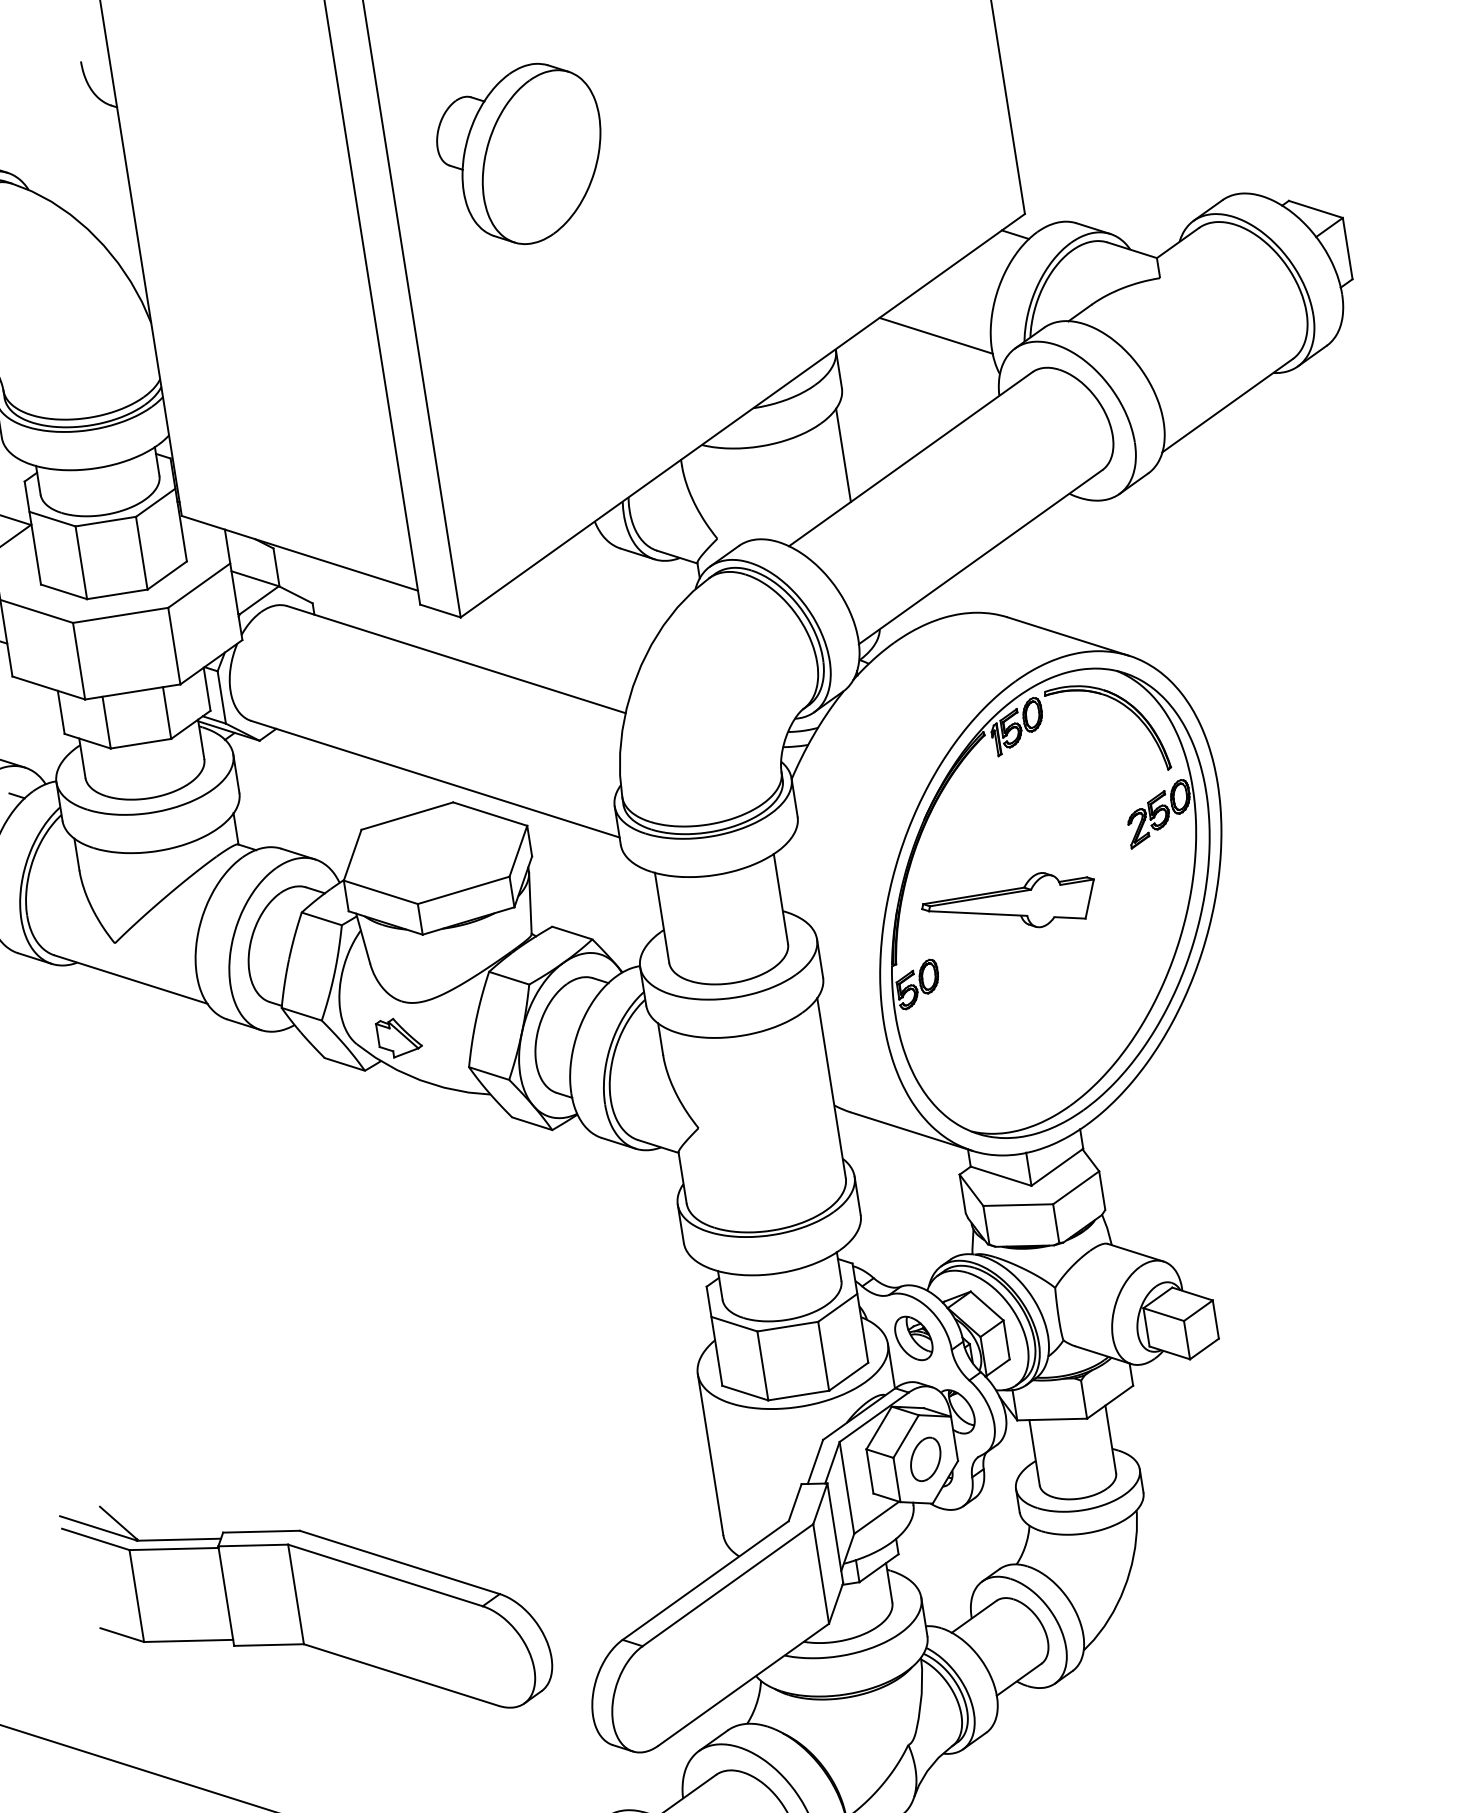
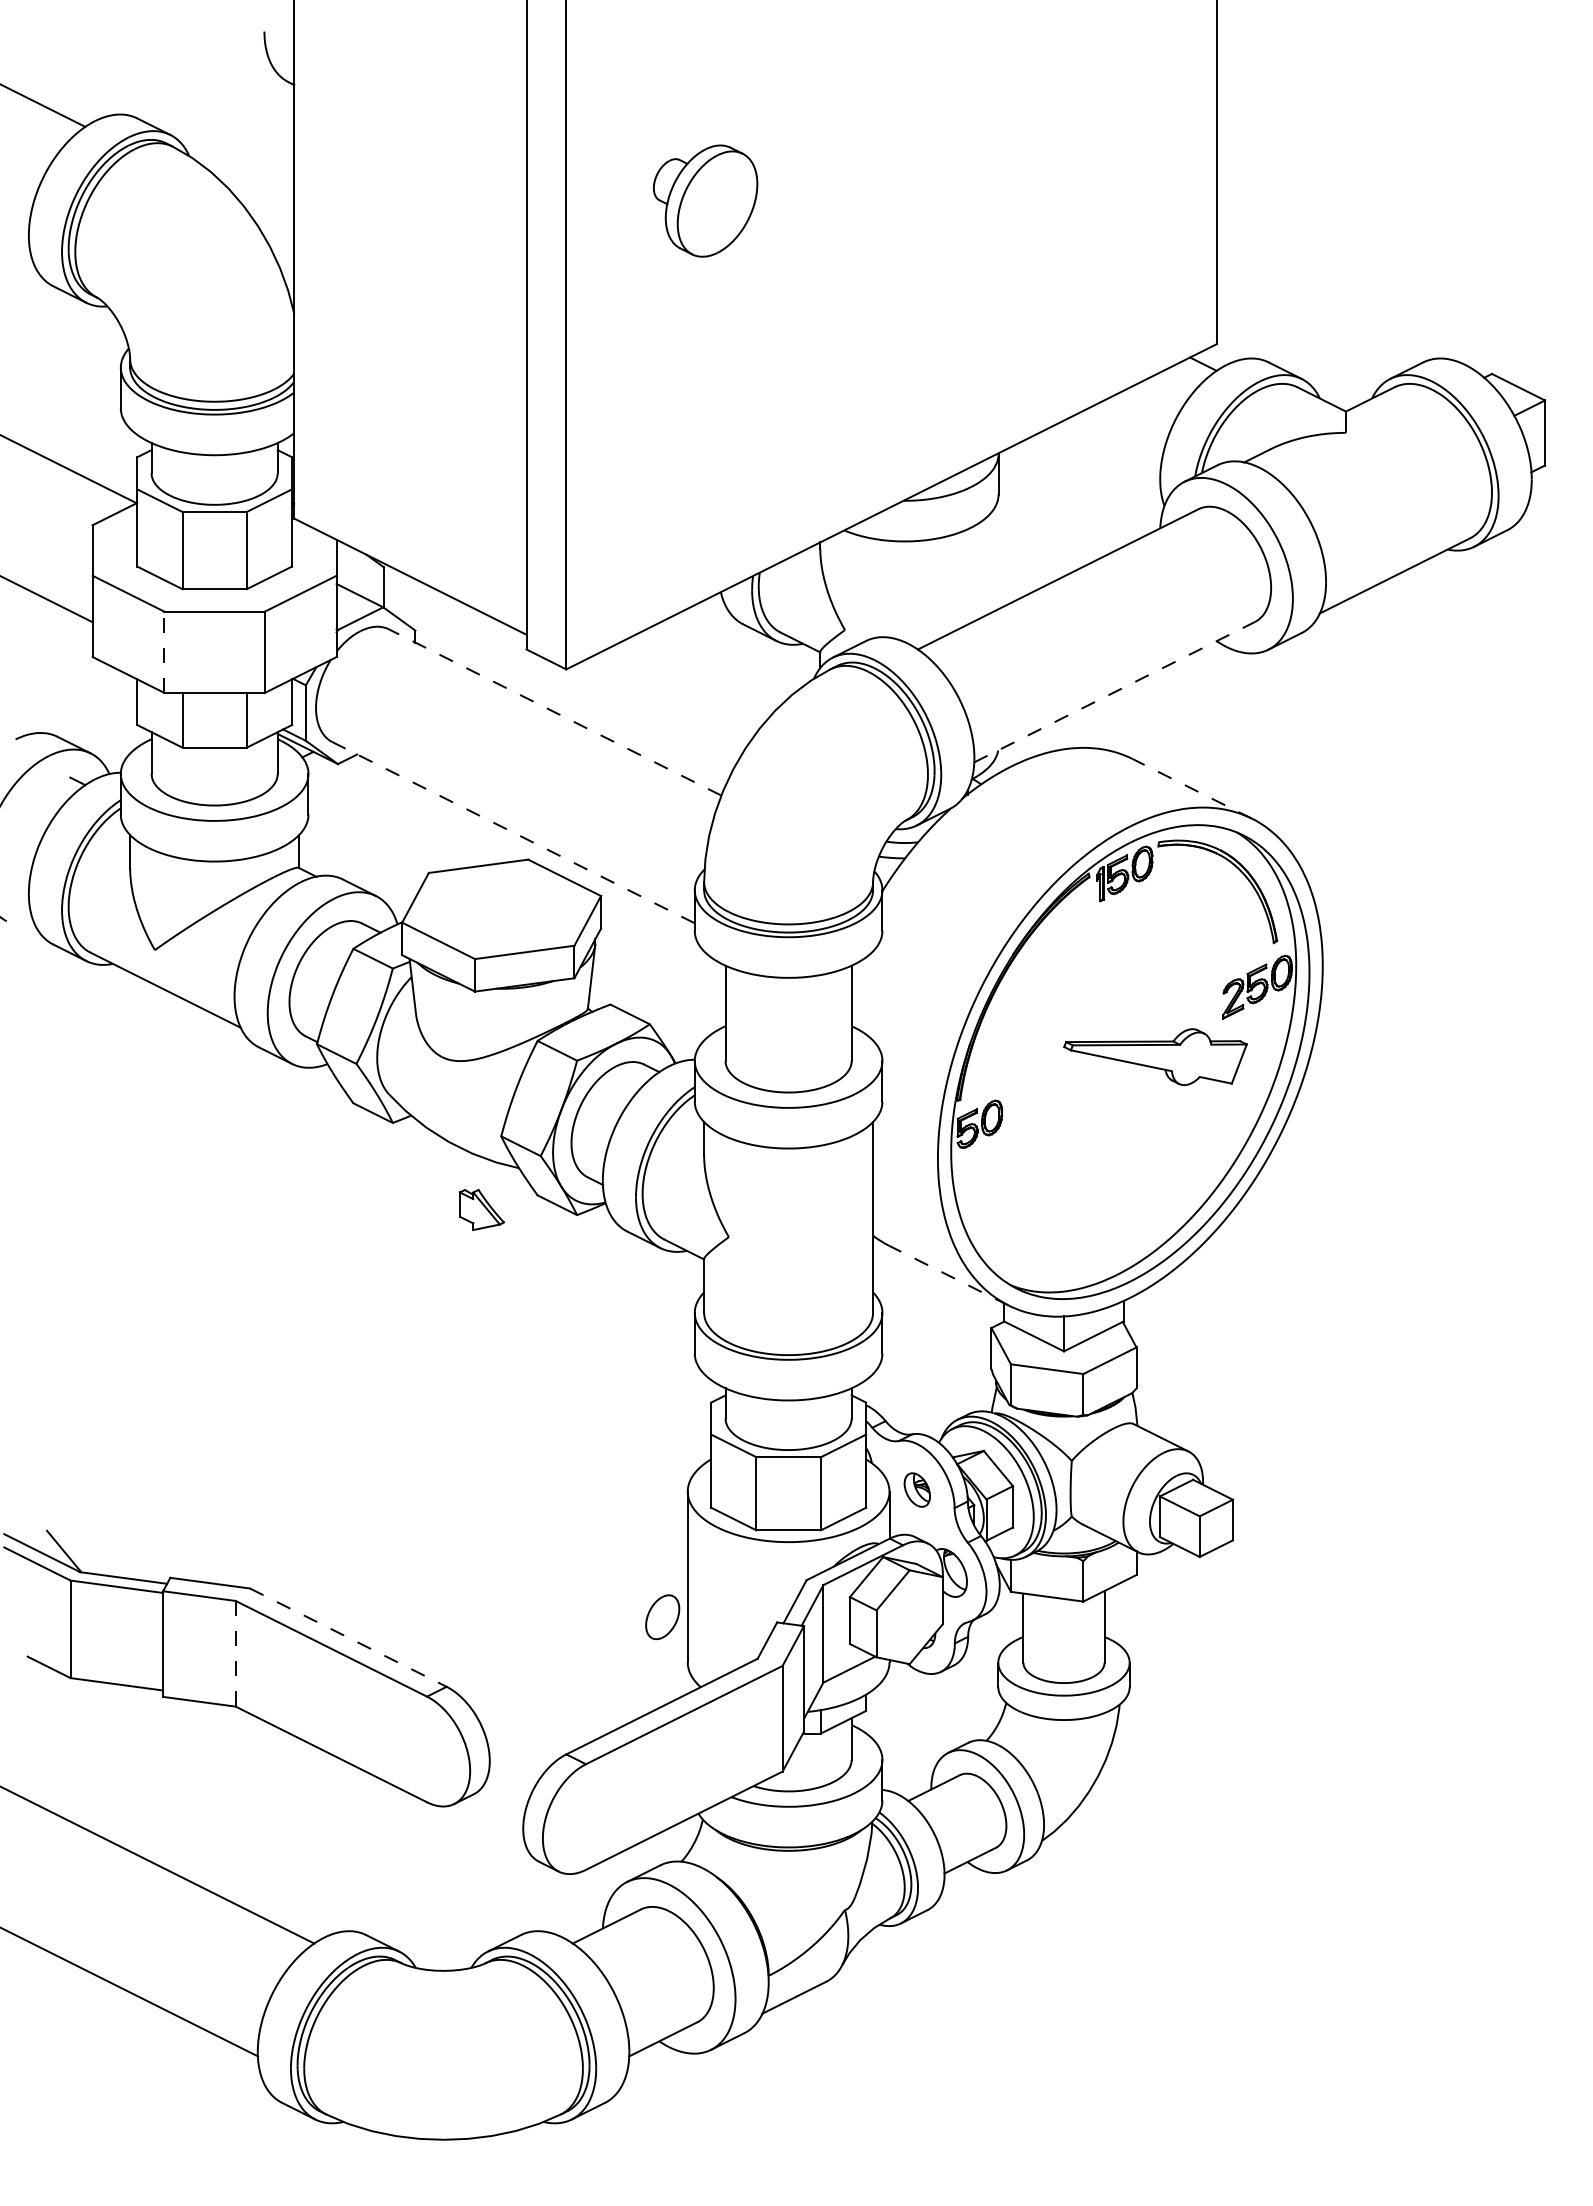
part: (521, 154) -> (705, 200), size x0.6
line: (935, 335) -> (1104, 455), removed
line: (843, 454) -> (989, 563), removed
line: (980, 557) -> (1114, 692), solid -> dashed
line: (1068, 636) -> (1192, 788), solid -> dashed
line: (456, 659) -> (555, 712), solid -> dashed
line: (79, 661) -> (164, 652), solid -> dashed
line: (435, 779) -> (513, 832), solid -> dashed
part: (1009, 904) -> (1155, 1056), moved
part: (398, 1036) -> (481, 1209), moved
line: (911, 1131) -> (948, 1275), solid -> dashed
part: (914, 1337) -> (917, 1489), size x0.7
part: (925, 1459) -> (662, 1617), moved
line: (399, 1562) -> (348, 1637), solid -> dashed
line: (295, 1594) -> (235, 1653), solid -> dashed

